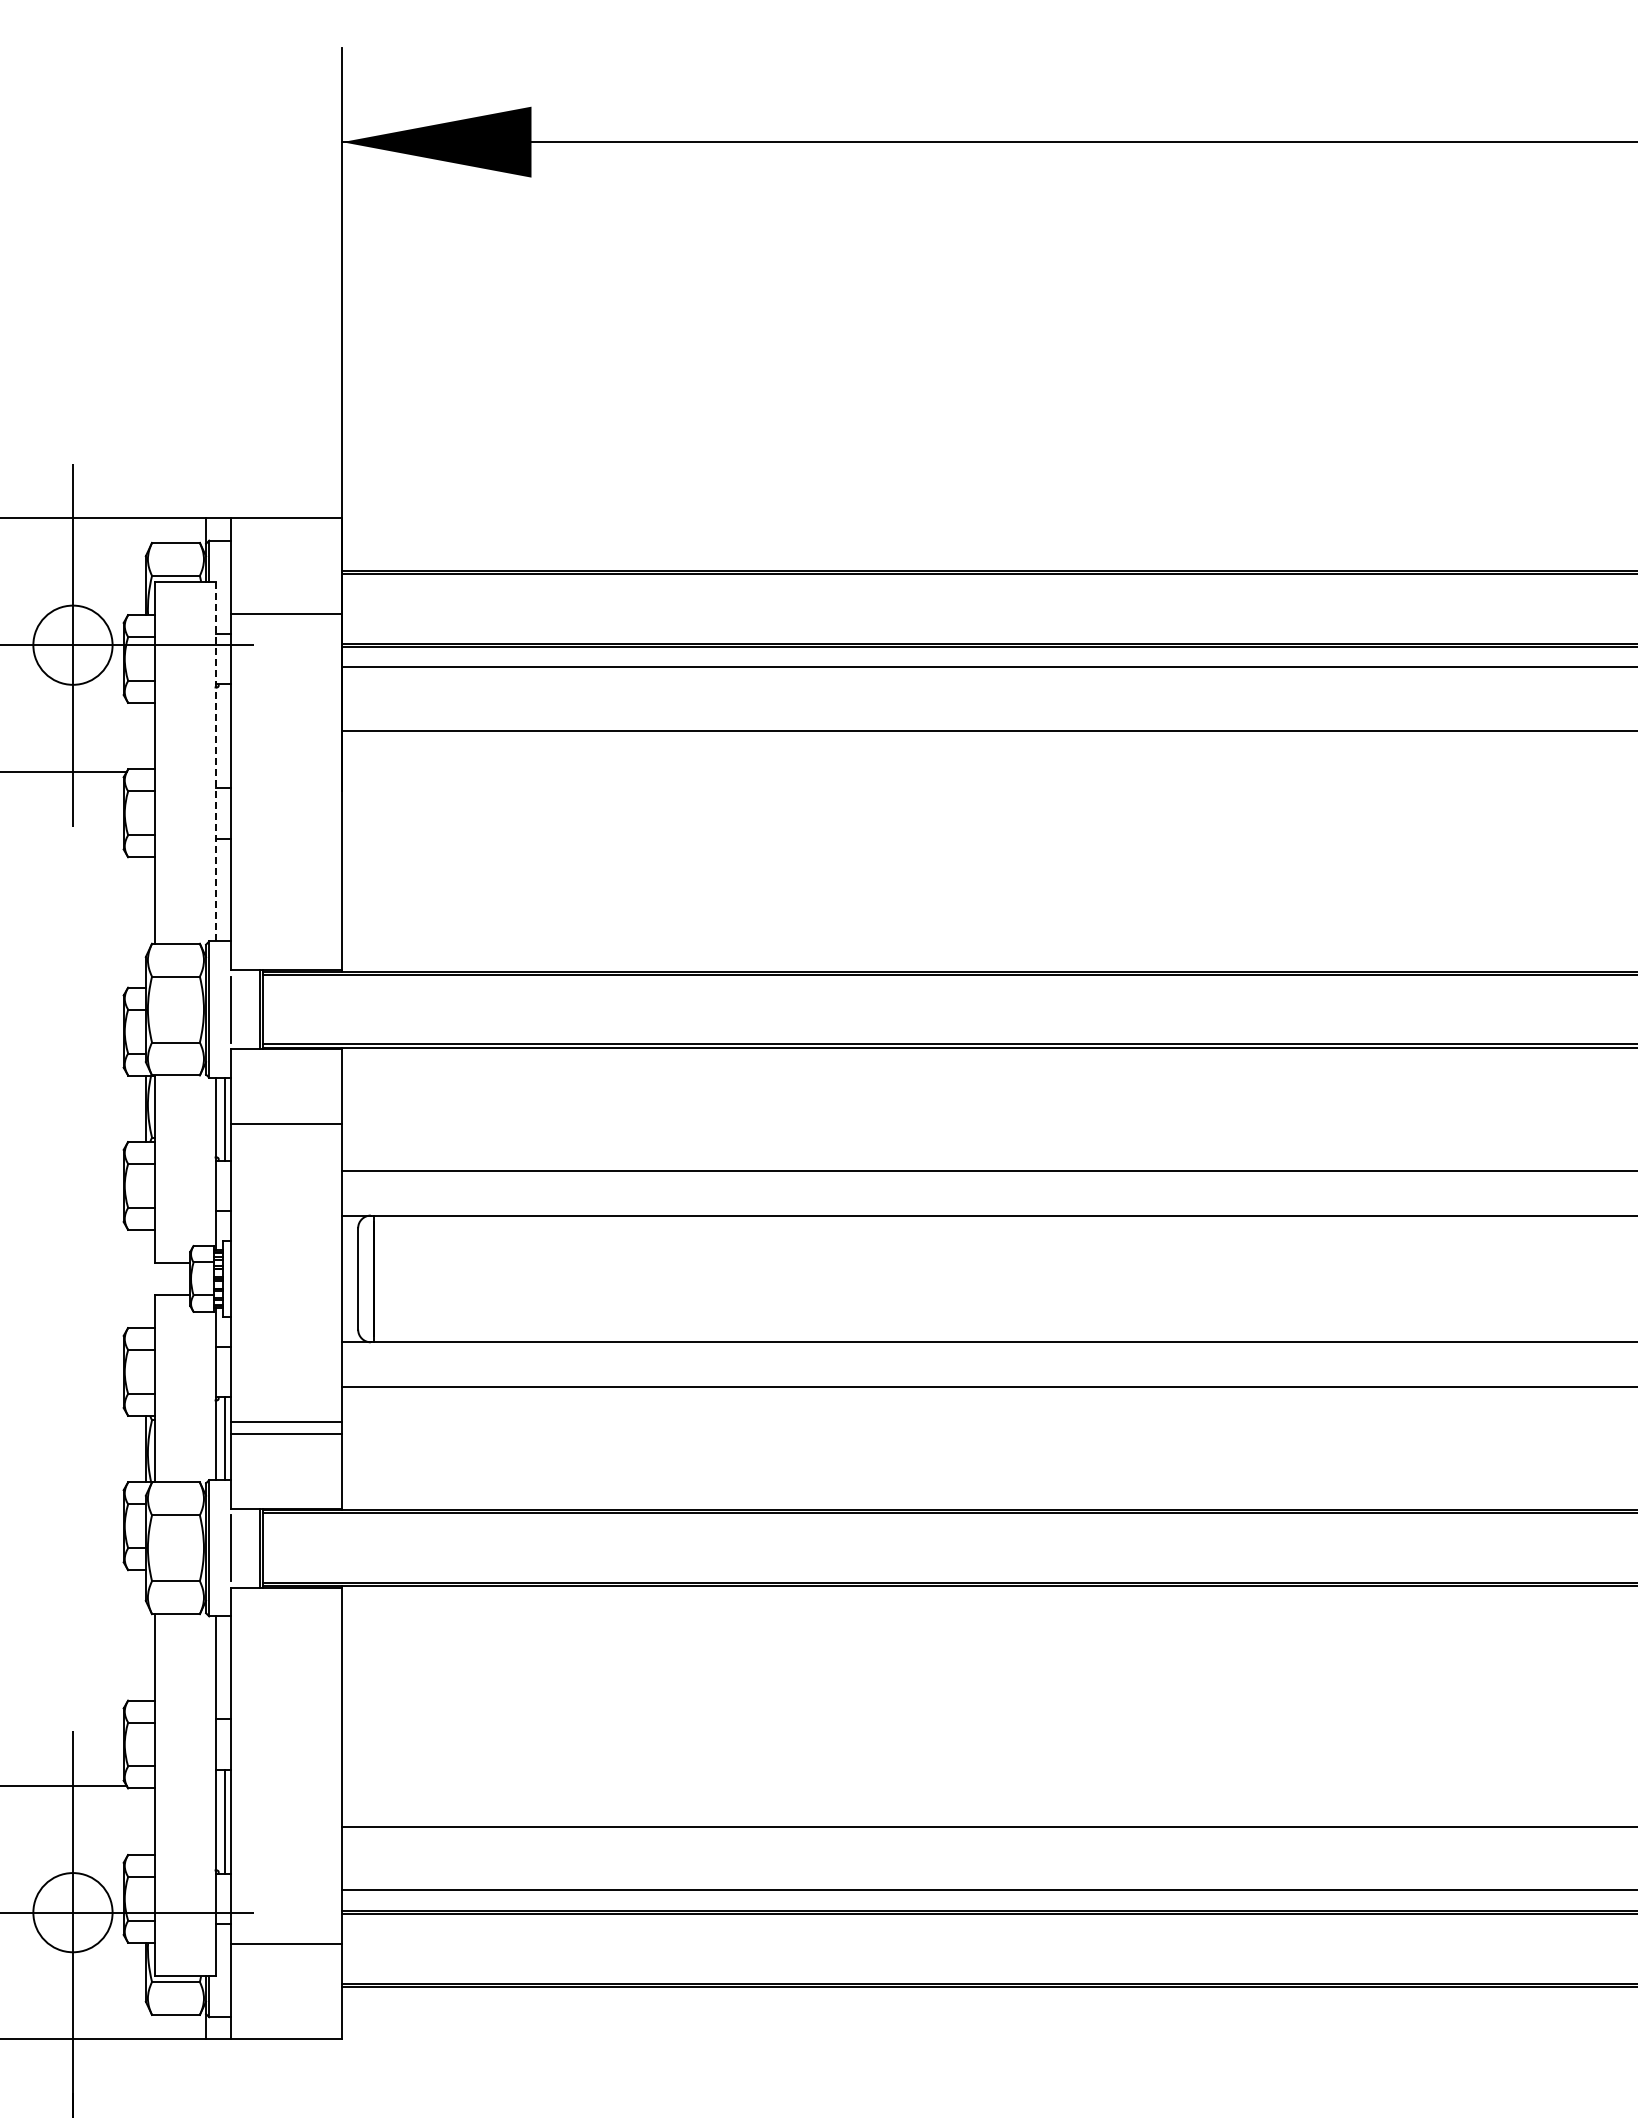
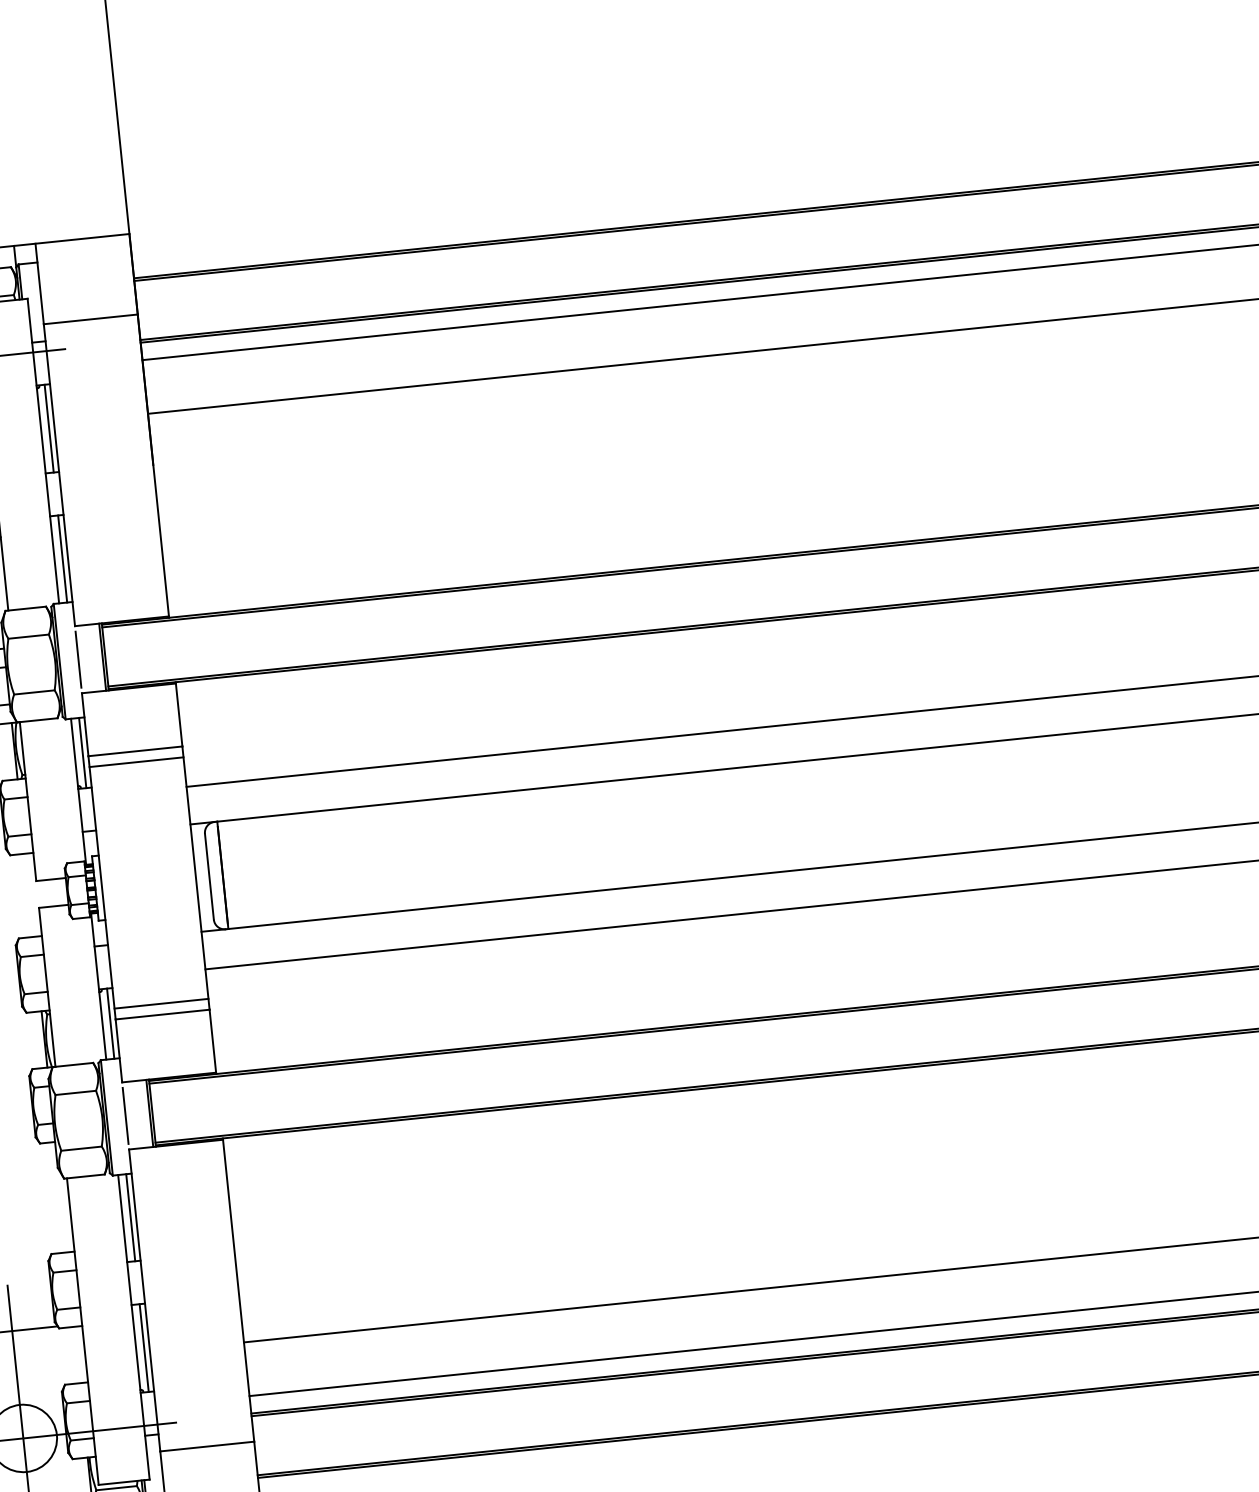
line: (225, 736) -> (49, 428), added
line: (215, 761) -> (43, 450), dashed -> solid
line: (225, 889) -> (62, 558), added
line: (286, 1136) -> (136, 762), added
line: (225, 1667) -> (131, 1217), added

